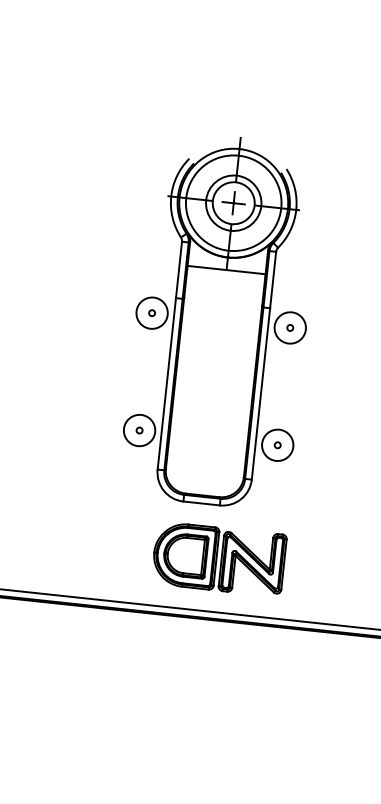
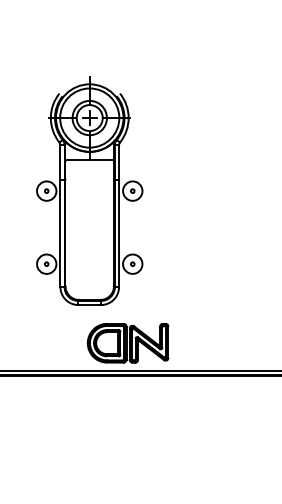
part: (220, 319) -> (89, 190), moved
part: (219, 559) -> (128, 343), moved

